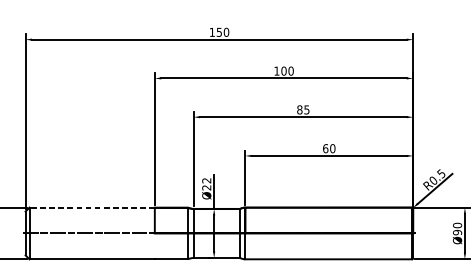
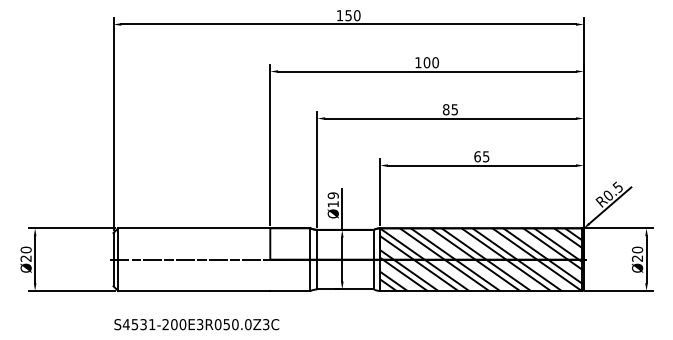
text: (332, 148) -> (485, 156), 60 -> 65
text: (206, 183) -> (332, 199), Ø22 -> Ø19
line: (91, 207) -> (193, 228), dashed -> solid
text: (457, 232) -> (637, 258), Ø90 -> Ø20
hatch: (328, 233) -> (481, 259), added

